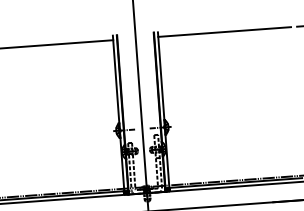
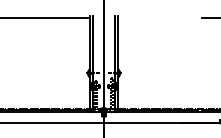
line: (223, 32) -> (157, 18), removed

